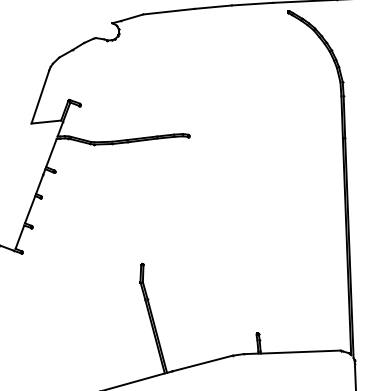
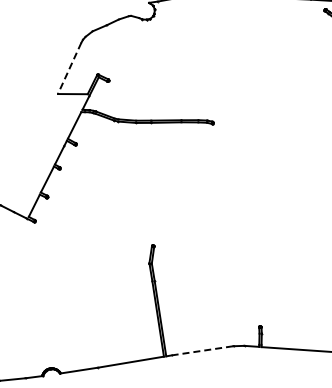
line: (40, 97) -> (69, 69), solid -> dashed
line: (203, 363) -> (203, 350), solid -> dashed

